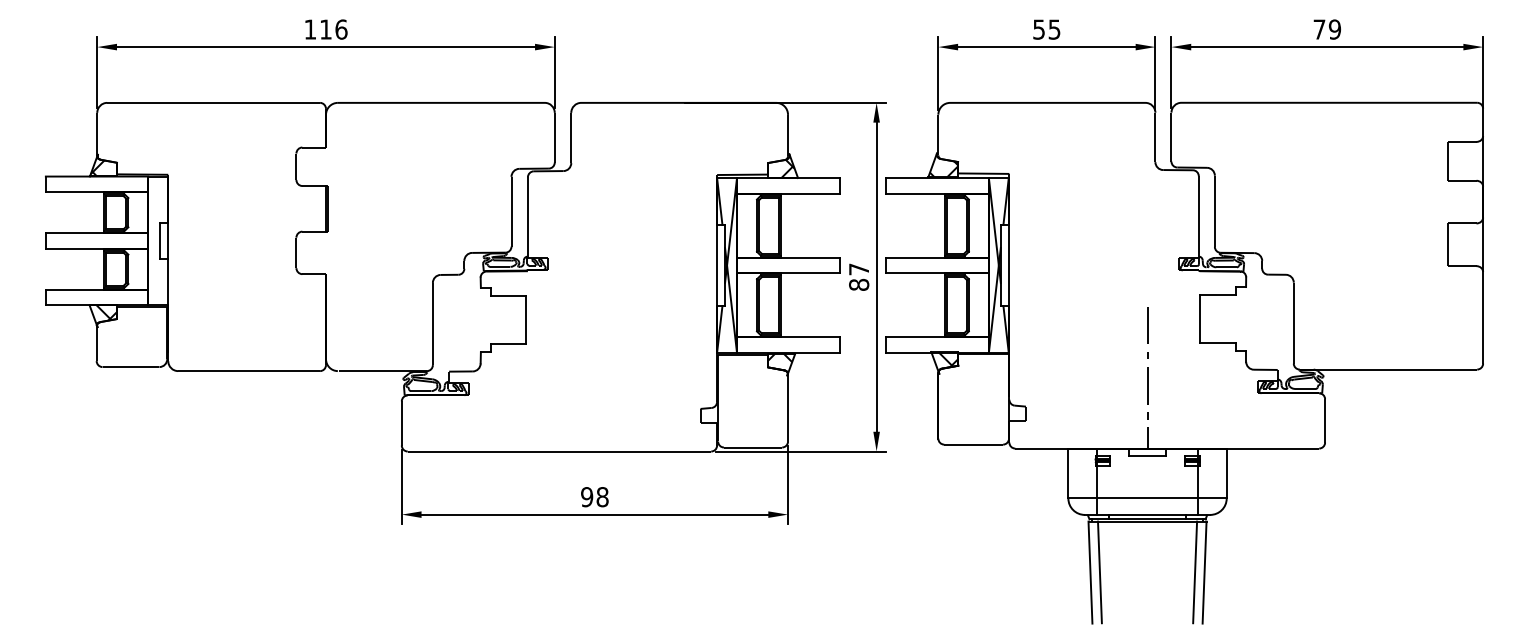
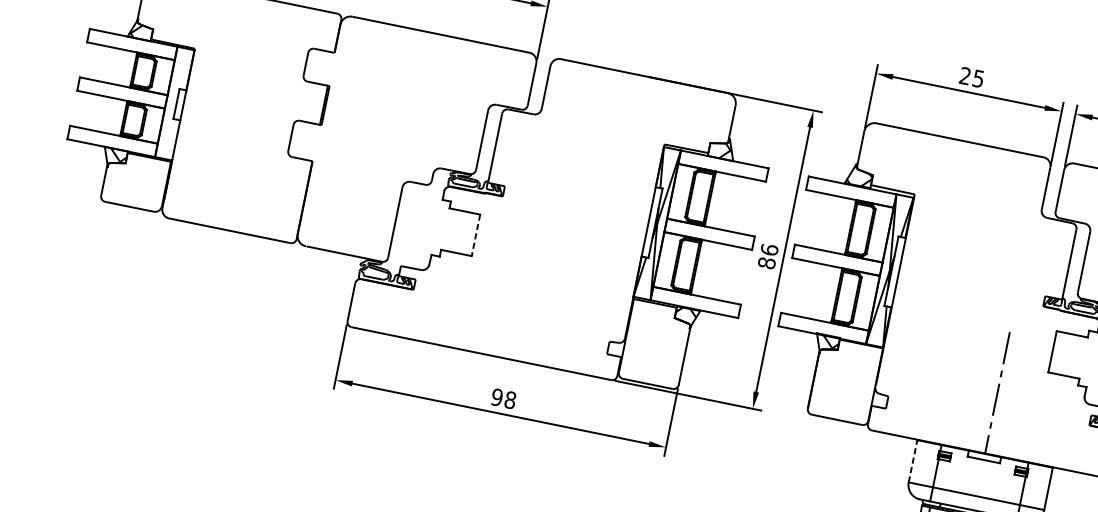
text: (1038, 29) -> (964, 75), 55 -> 25
text: (859, 269) -> (769, 250), 87 -> 86
line: (526, 320) -> (476, 235), solid -> dashed
line: (1068, 473) -> (913, 461), solid -> dashed

